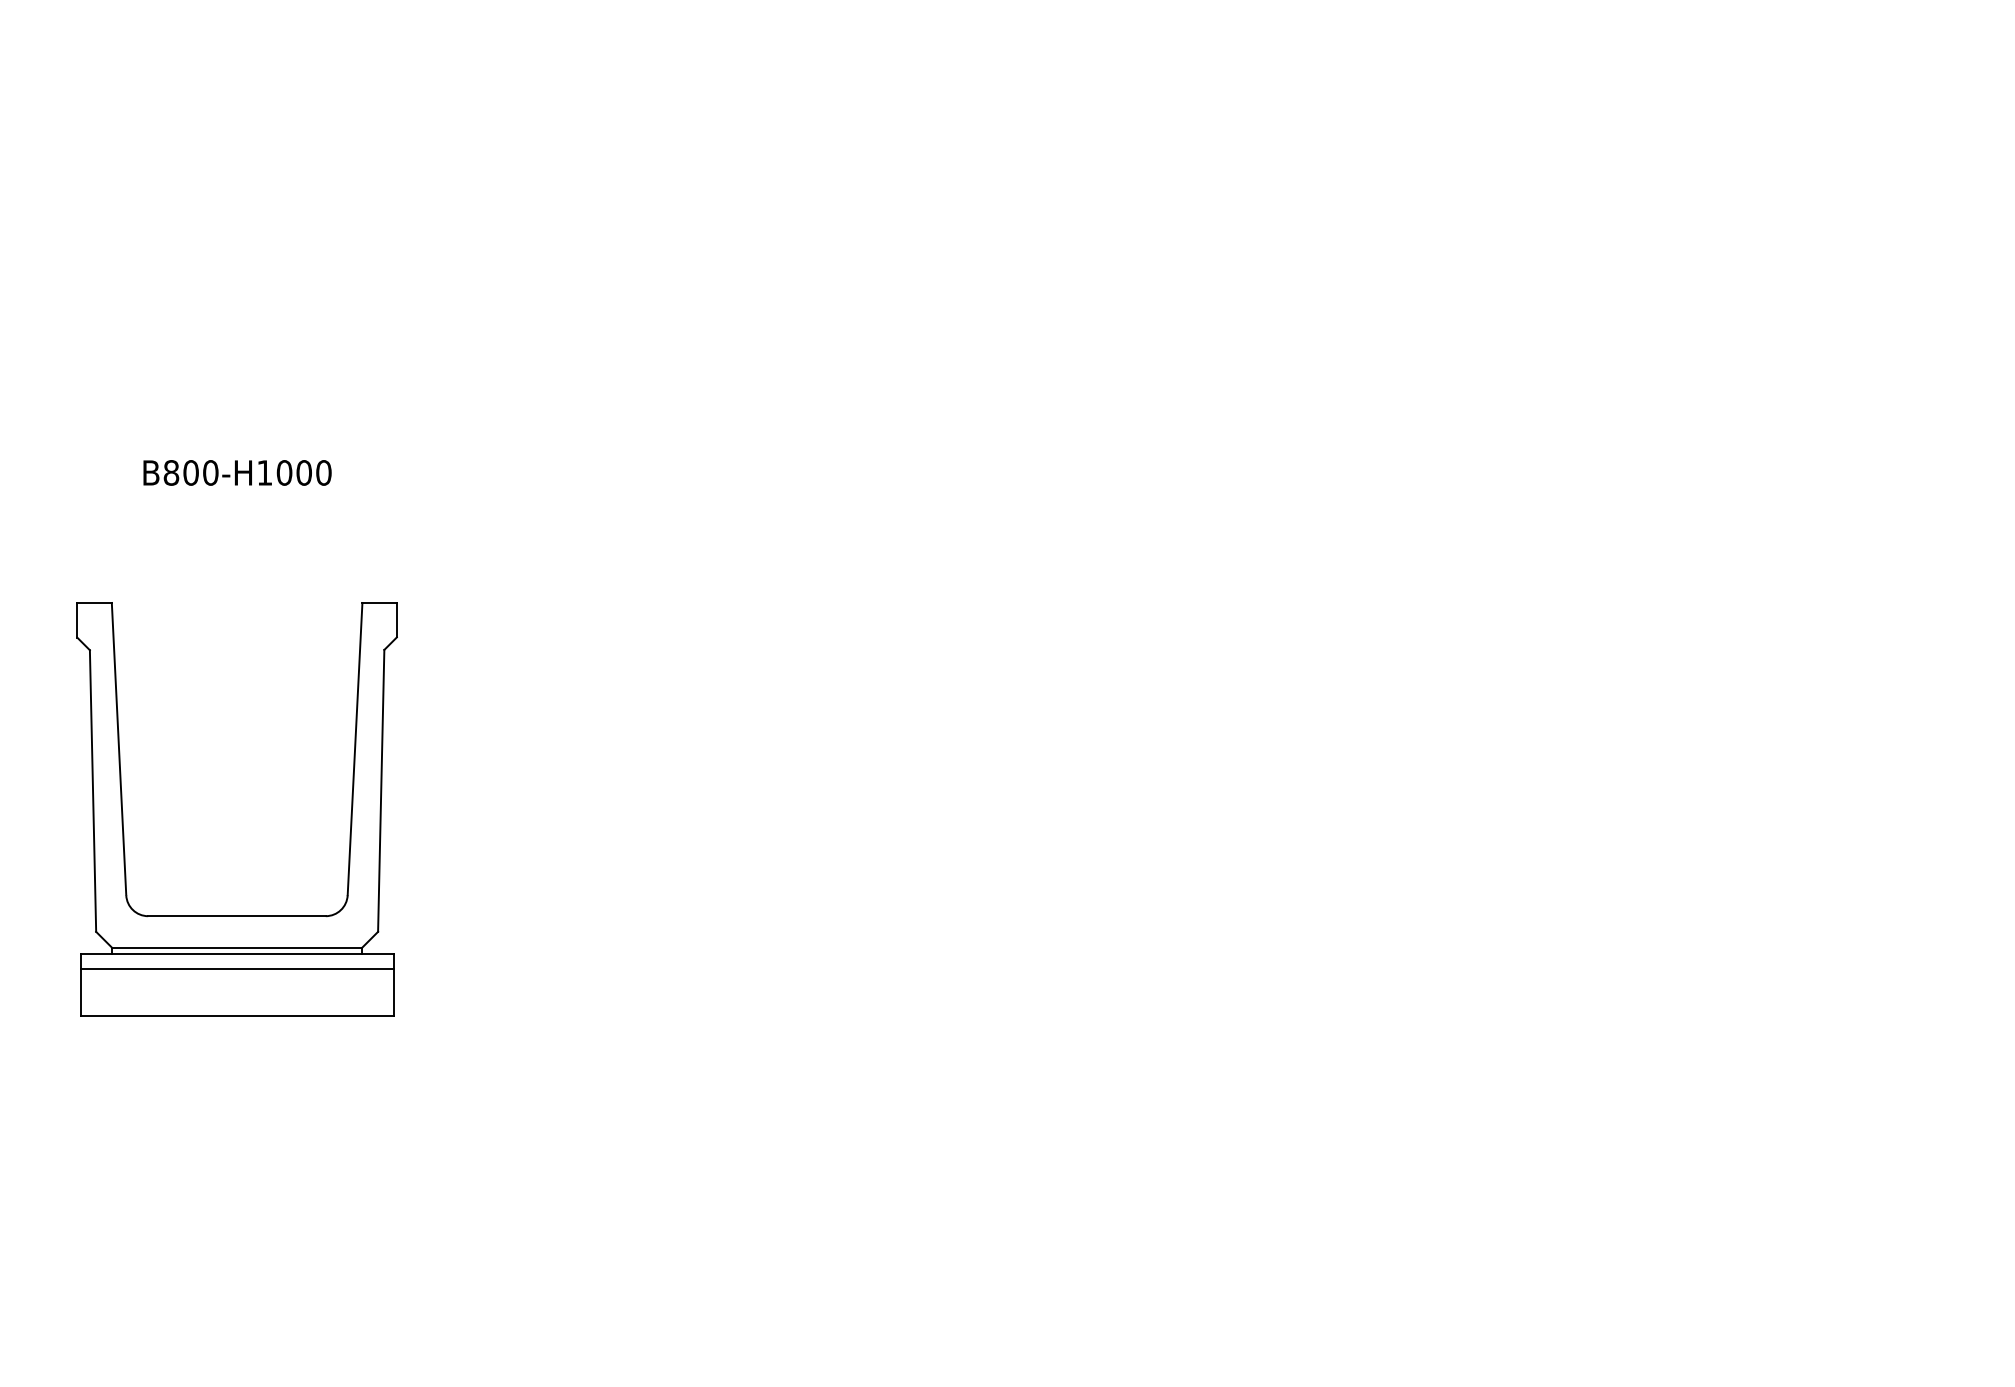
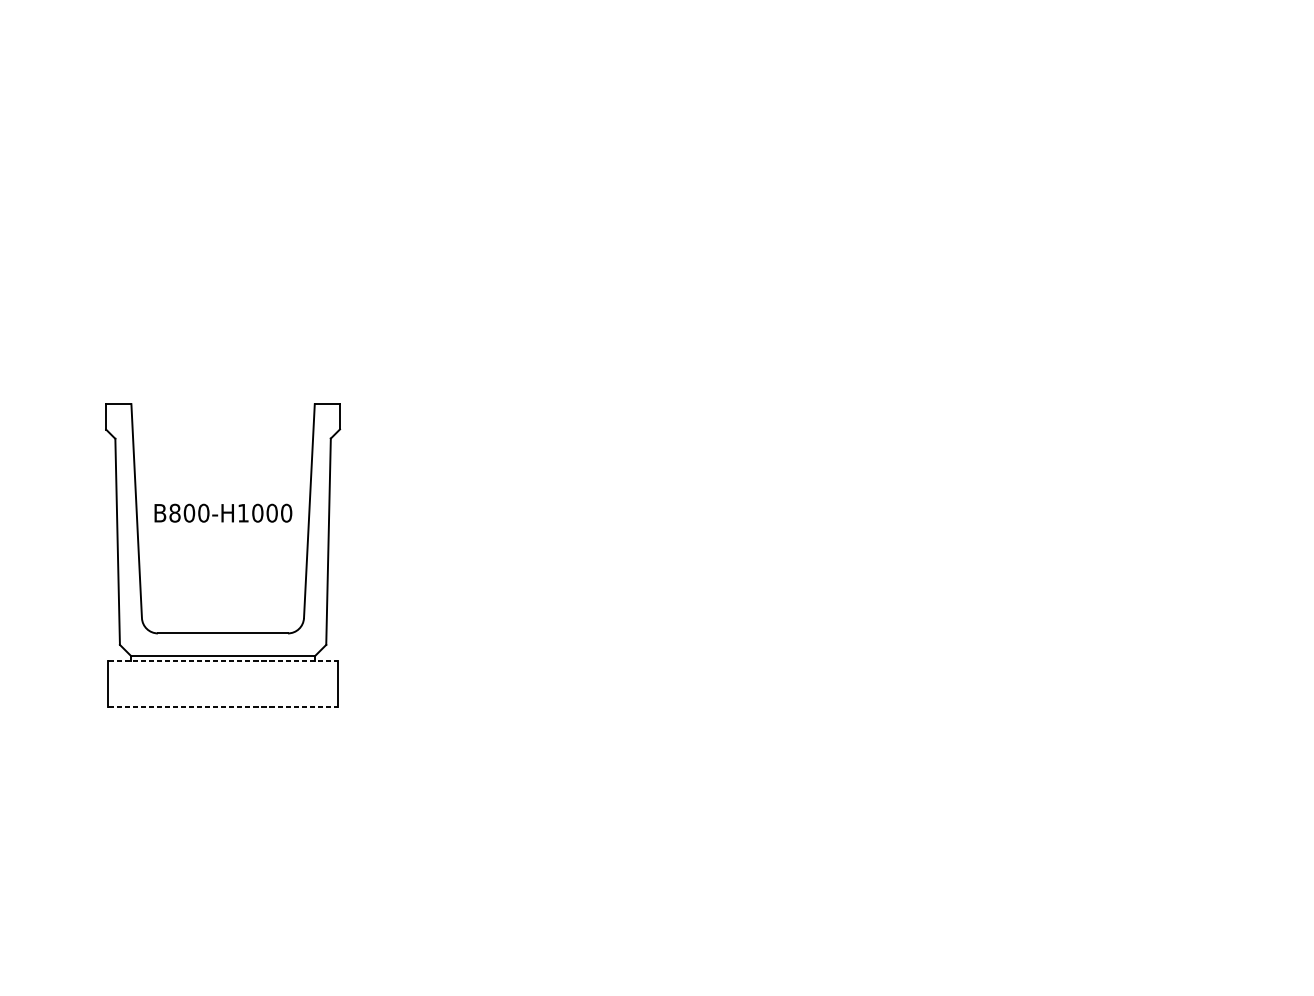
text: (237, 472) -> (223, 512), moved
line: (237, 953) -> (223, 660), solid -> dashed
line: (236, 969) -> (222, 672), removed
line: (237, 1016) -> (223, 706), solid -> dashed

